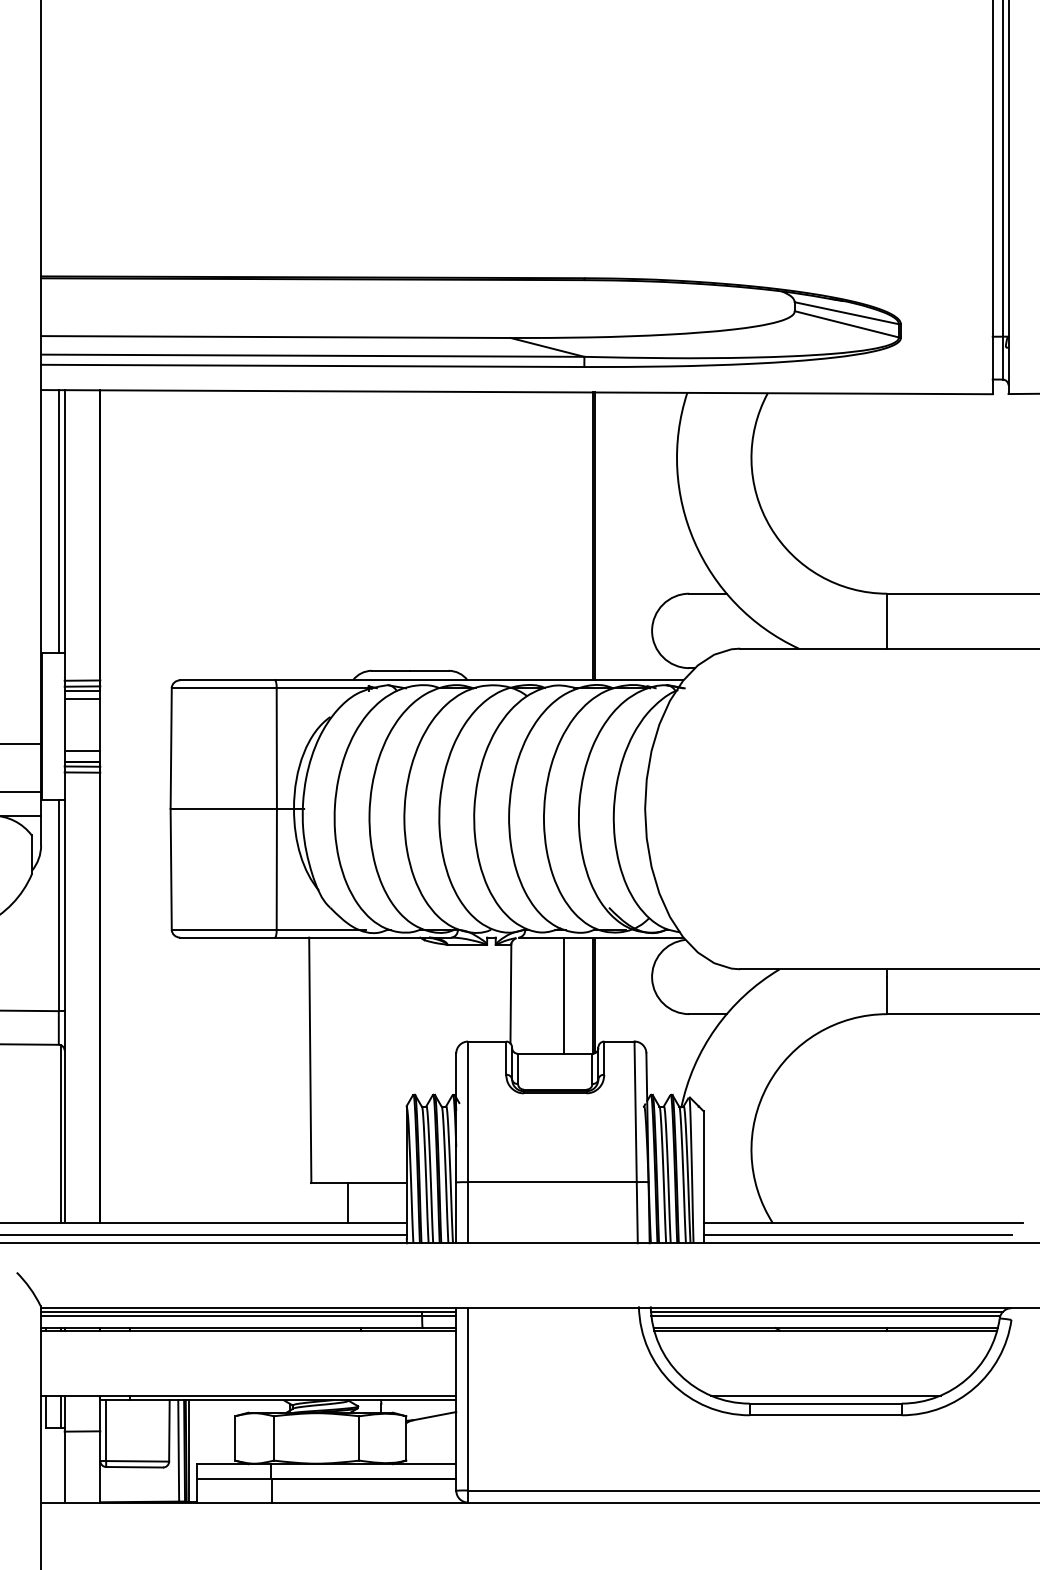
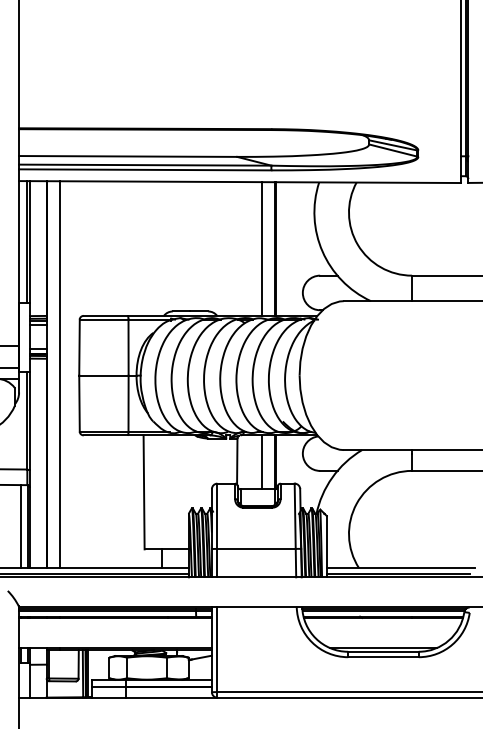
line: (563, 535) -> (261, 248), added
line: (130, 806) -> (60, 374), added
line: (46, 1133) -> (21, 526), added

